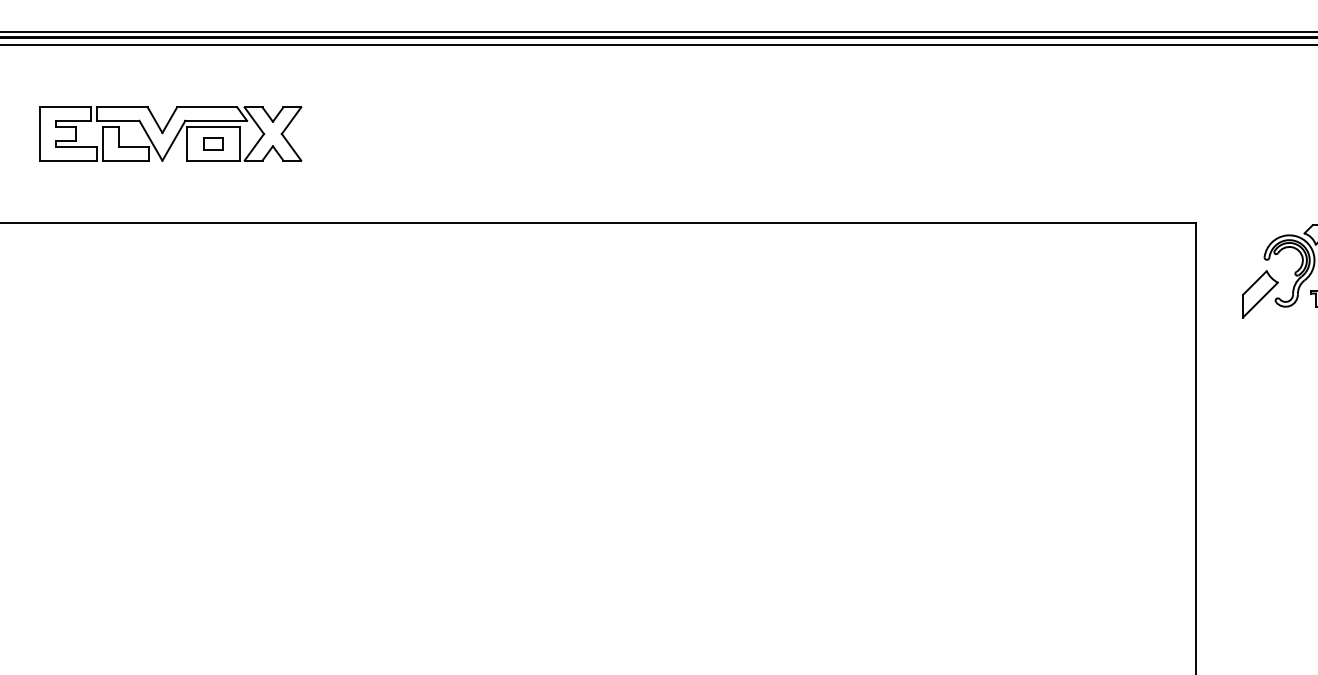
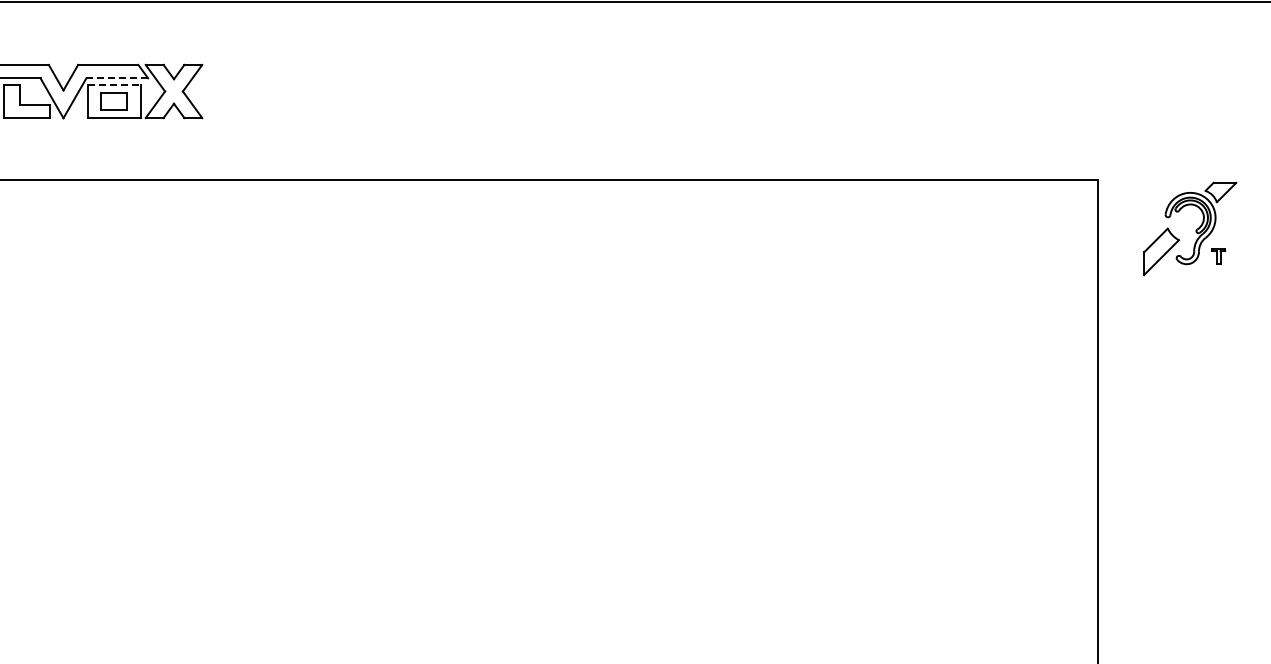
line: (216, 120) -> (117, 77), solid -> dashed
line: (213, 127) -> (114, 84), solid -> dashed
part: (213, 143) -> (114, 100), size x1.4

